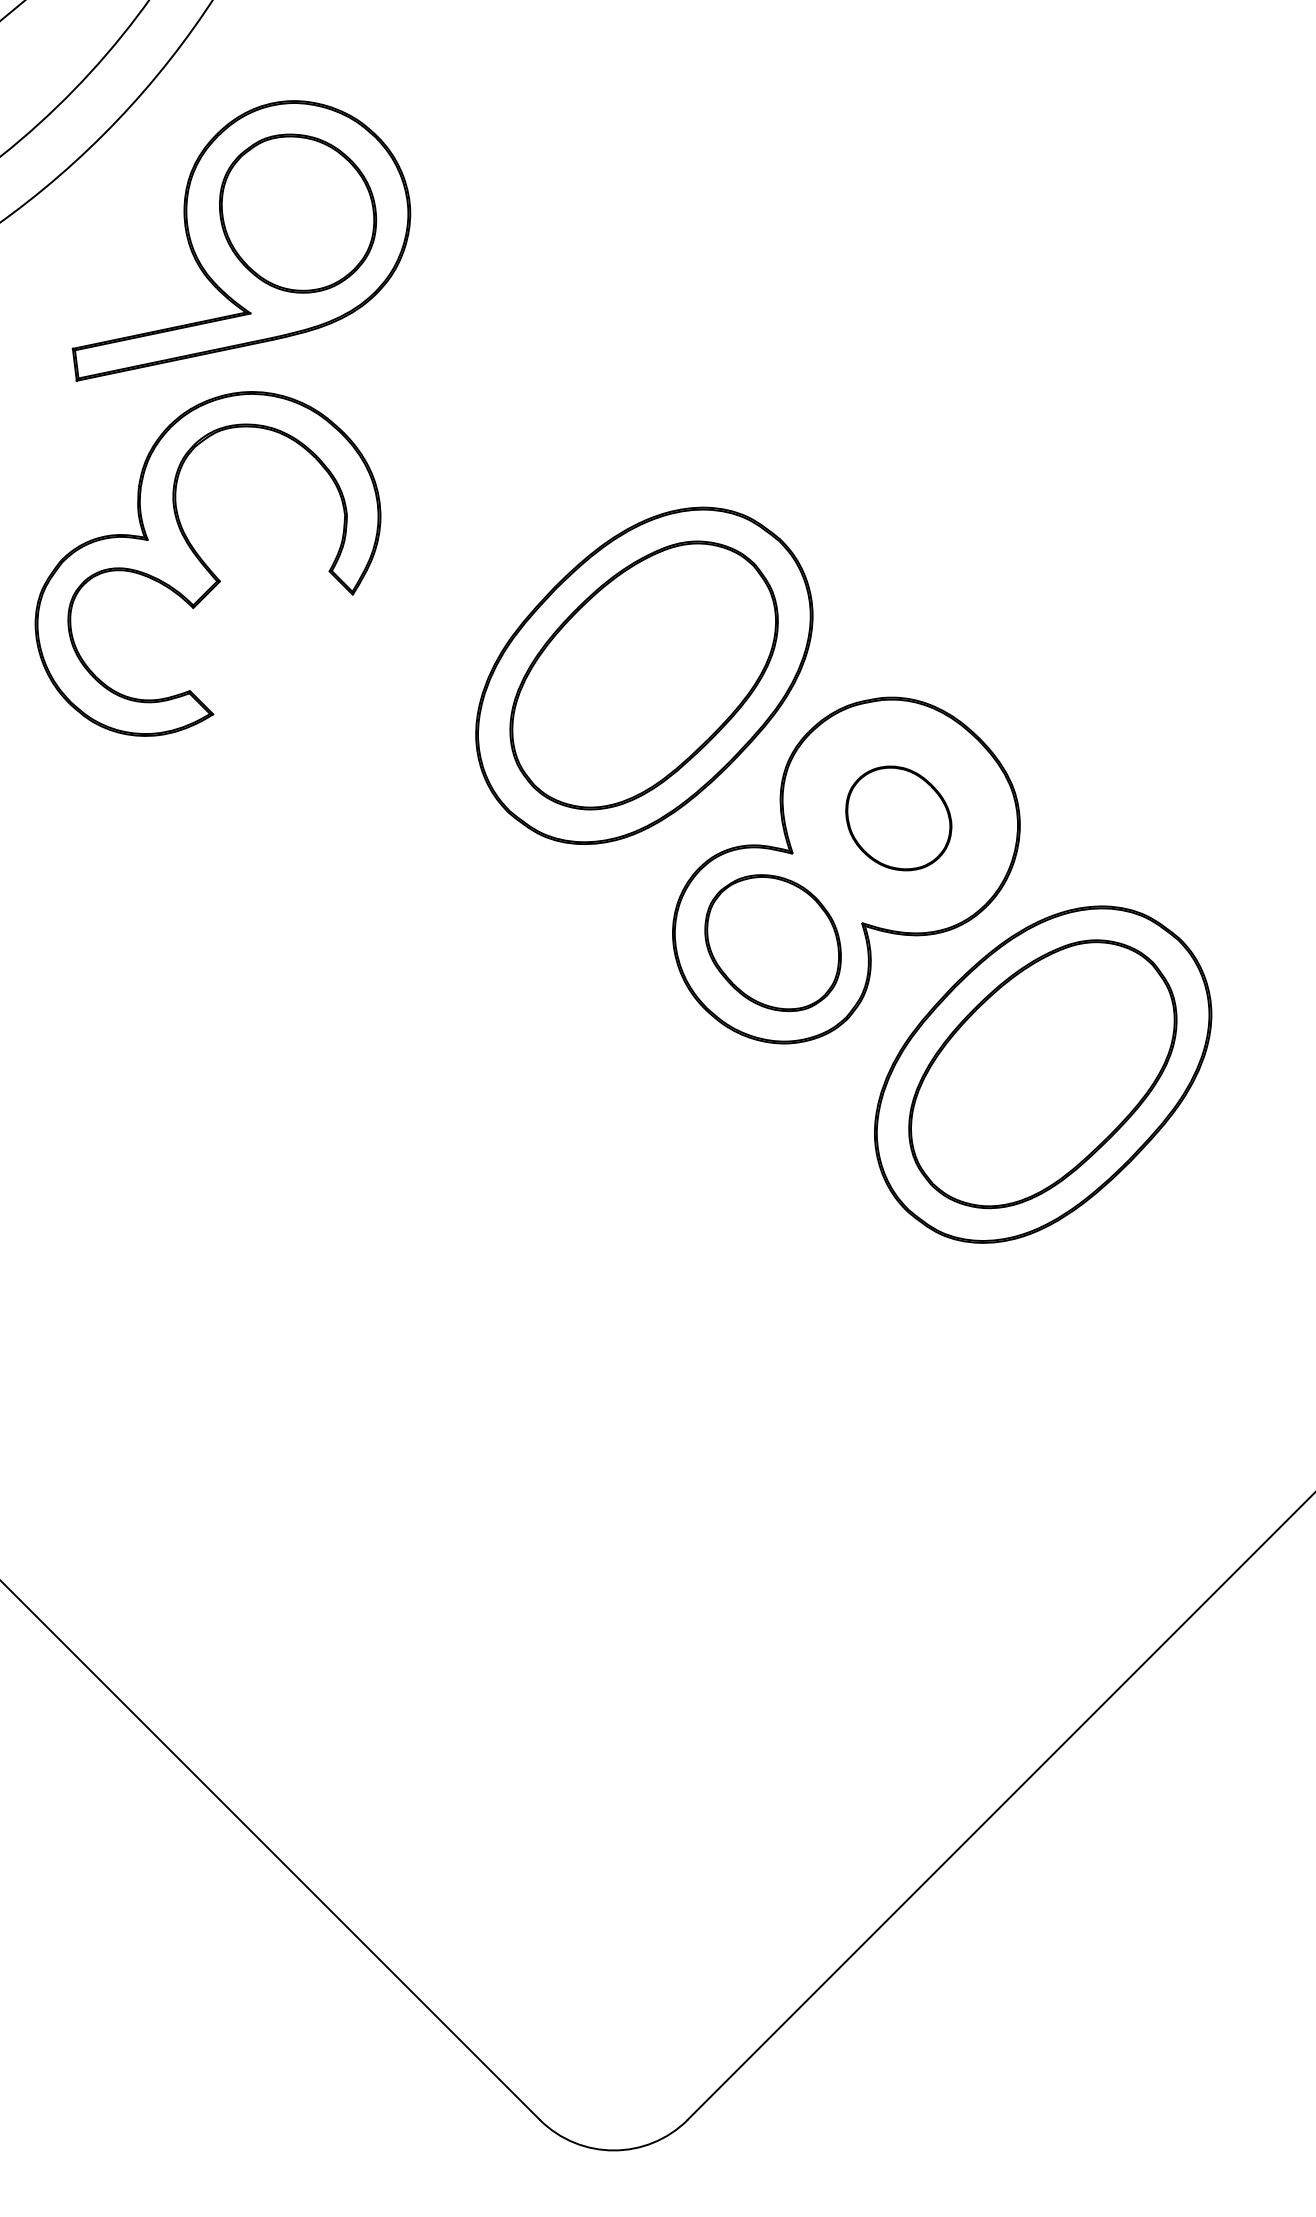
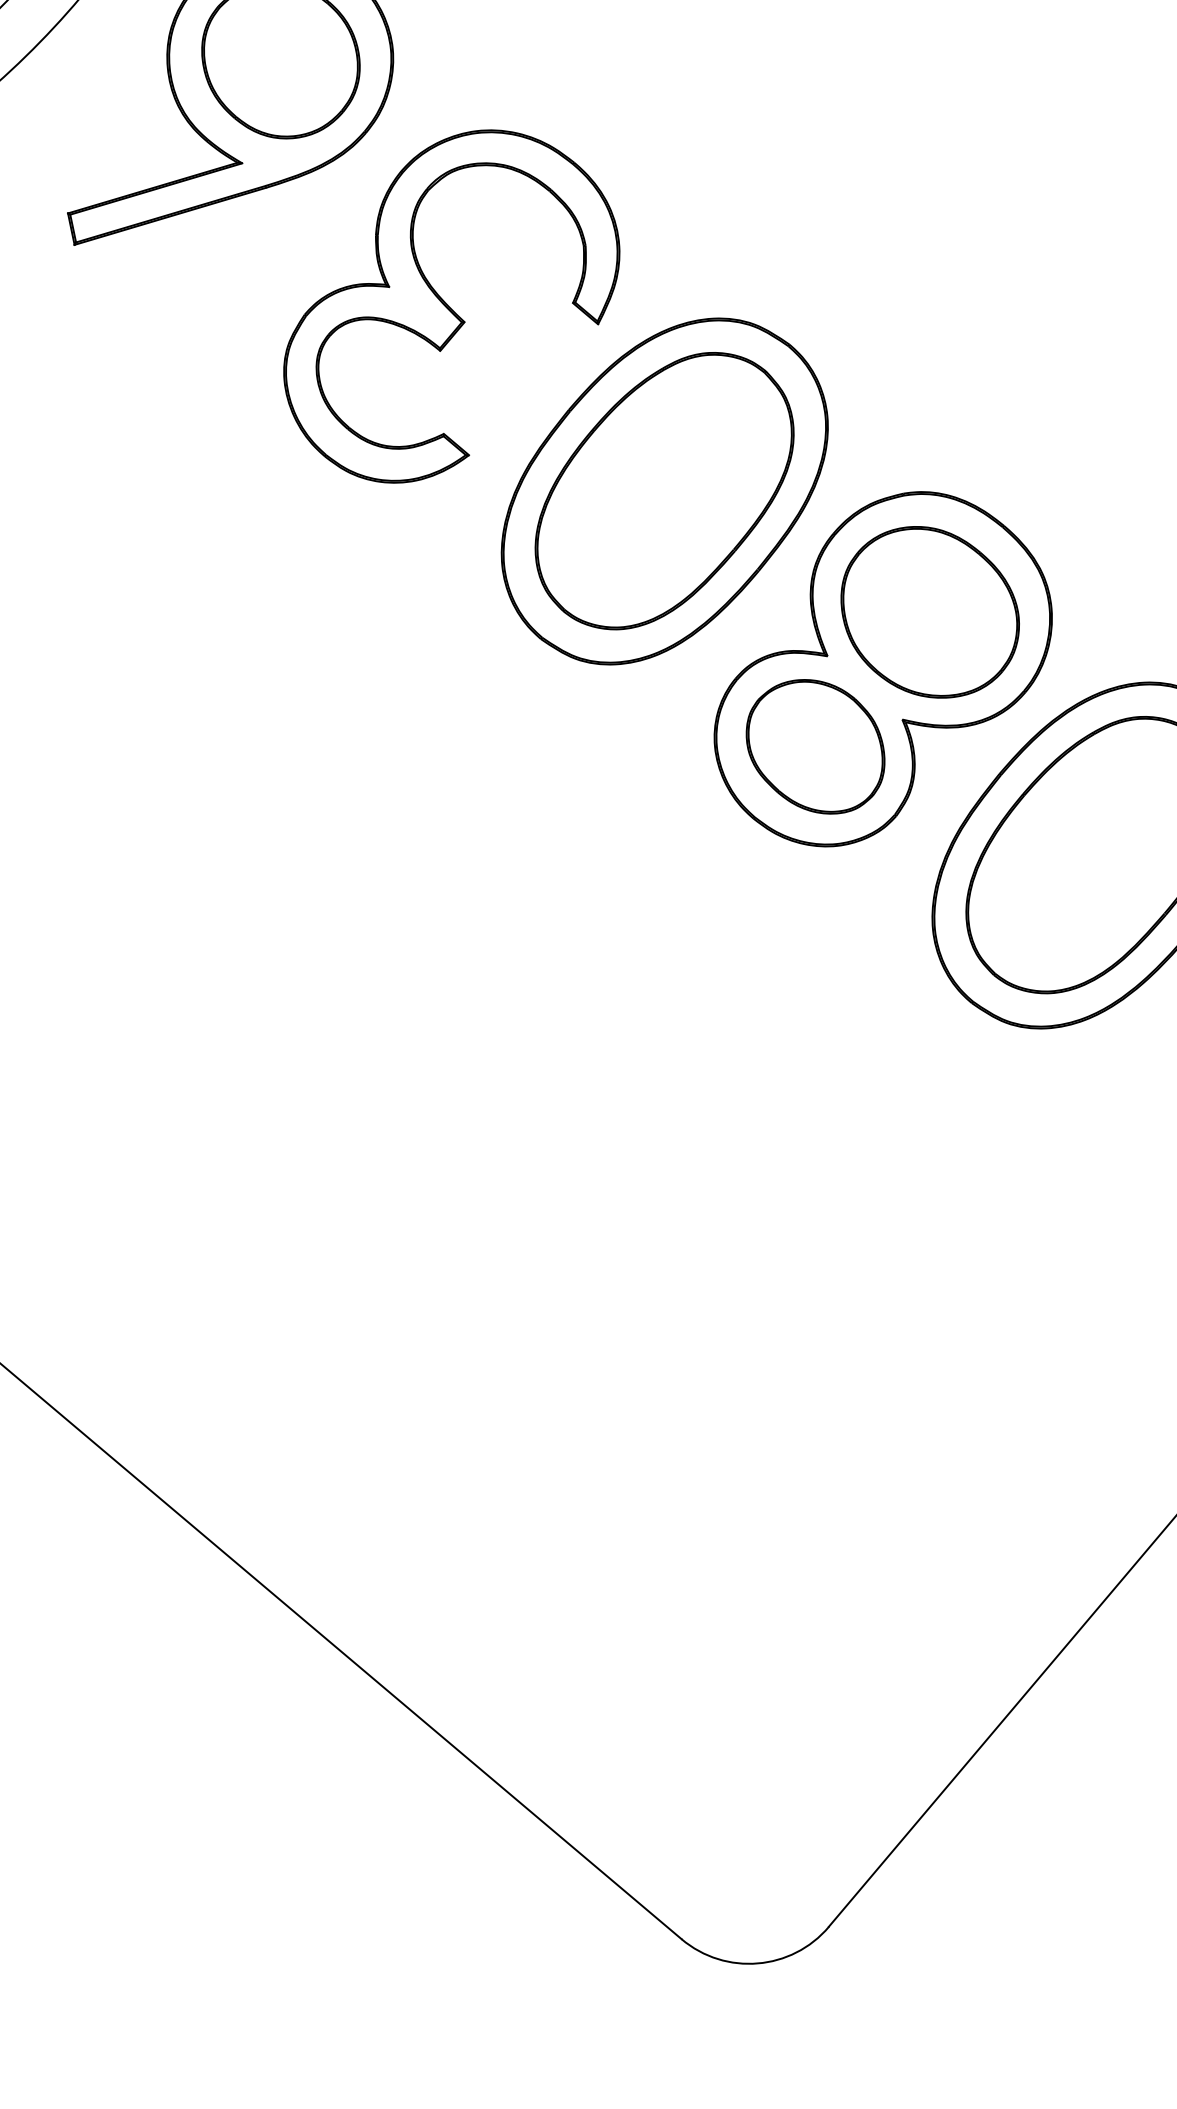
part: (207, 563) -> (450, 305), moved
part: (898, 818) -> (930, 612), size x1.67

